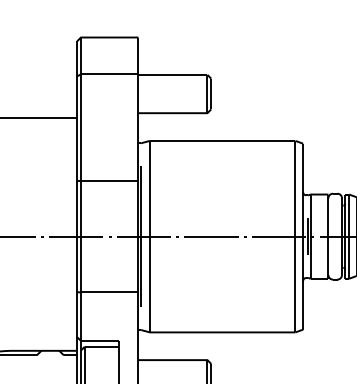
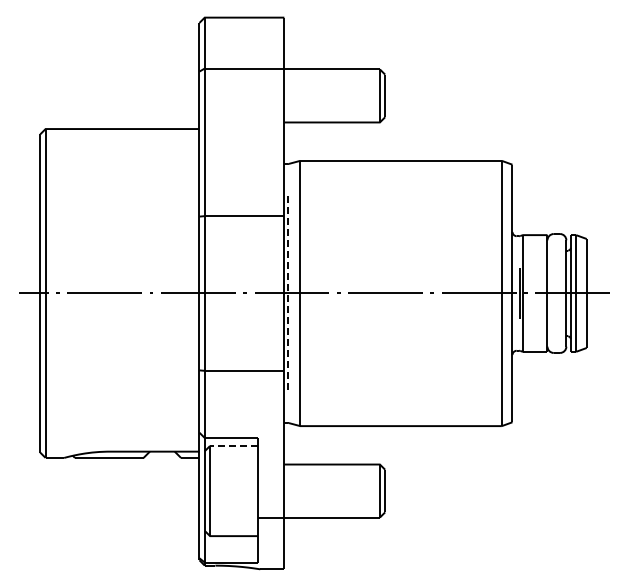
line: (141, 236) -> (288, 293), solid -> dashed
line: (101, 346) -> (233, 445), solid -> dashed

